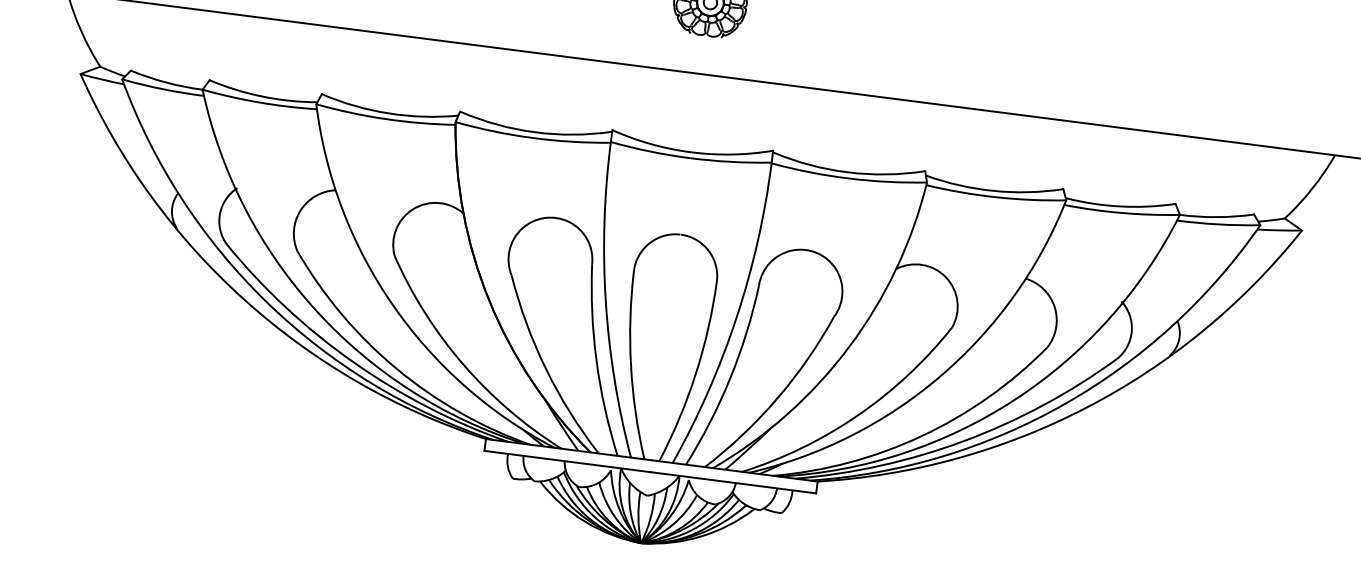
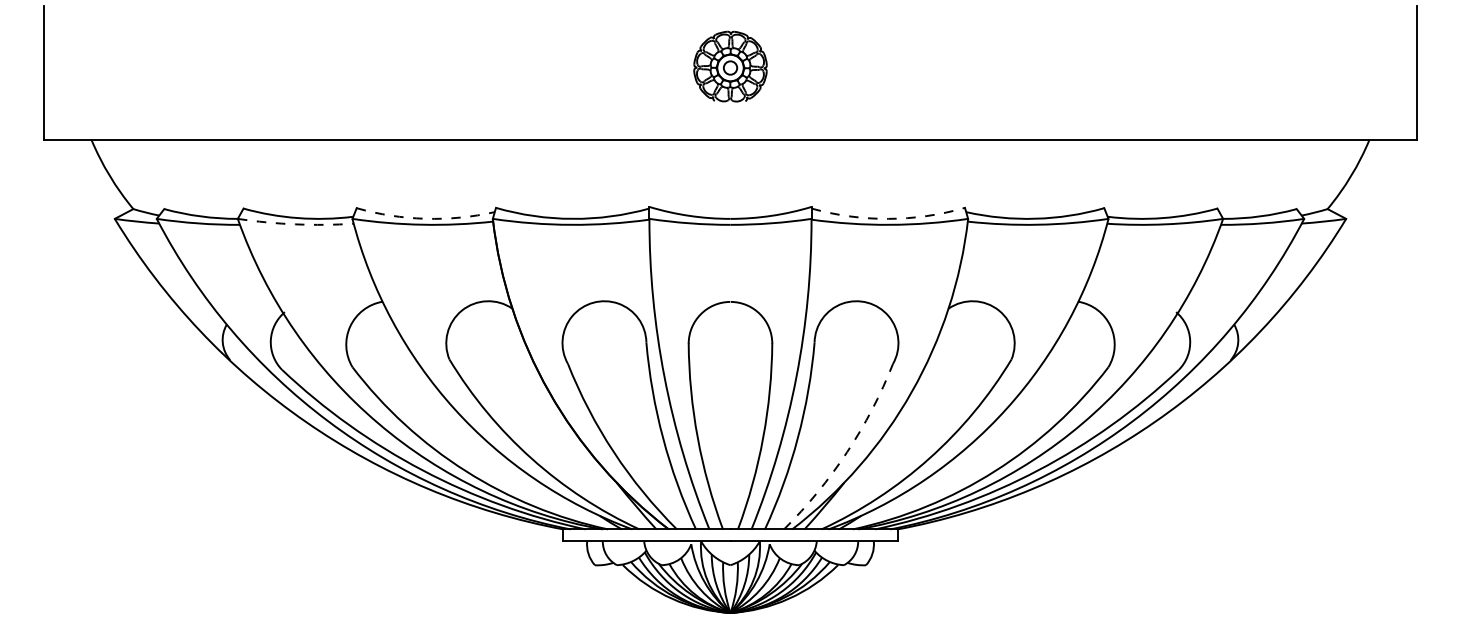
arc: (259, 102) -> (295, 224), solid -> dashed
arc: (388, 113) -> (425, 218), solid -> dashed
arc: (848, 171) -> (888, 218), solid -> dashed
arc: (777, 398) -> (847, 452), solid -> dashed

